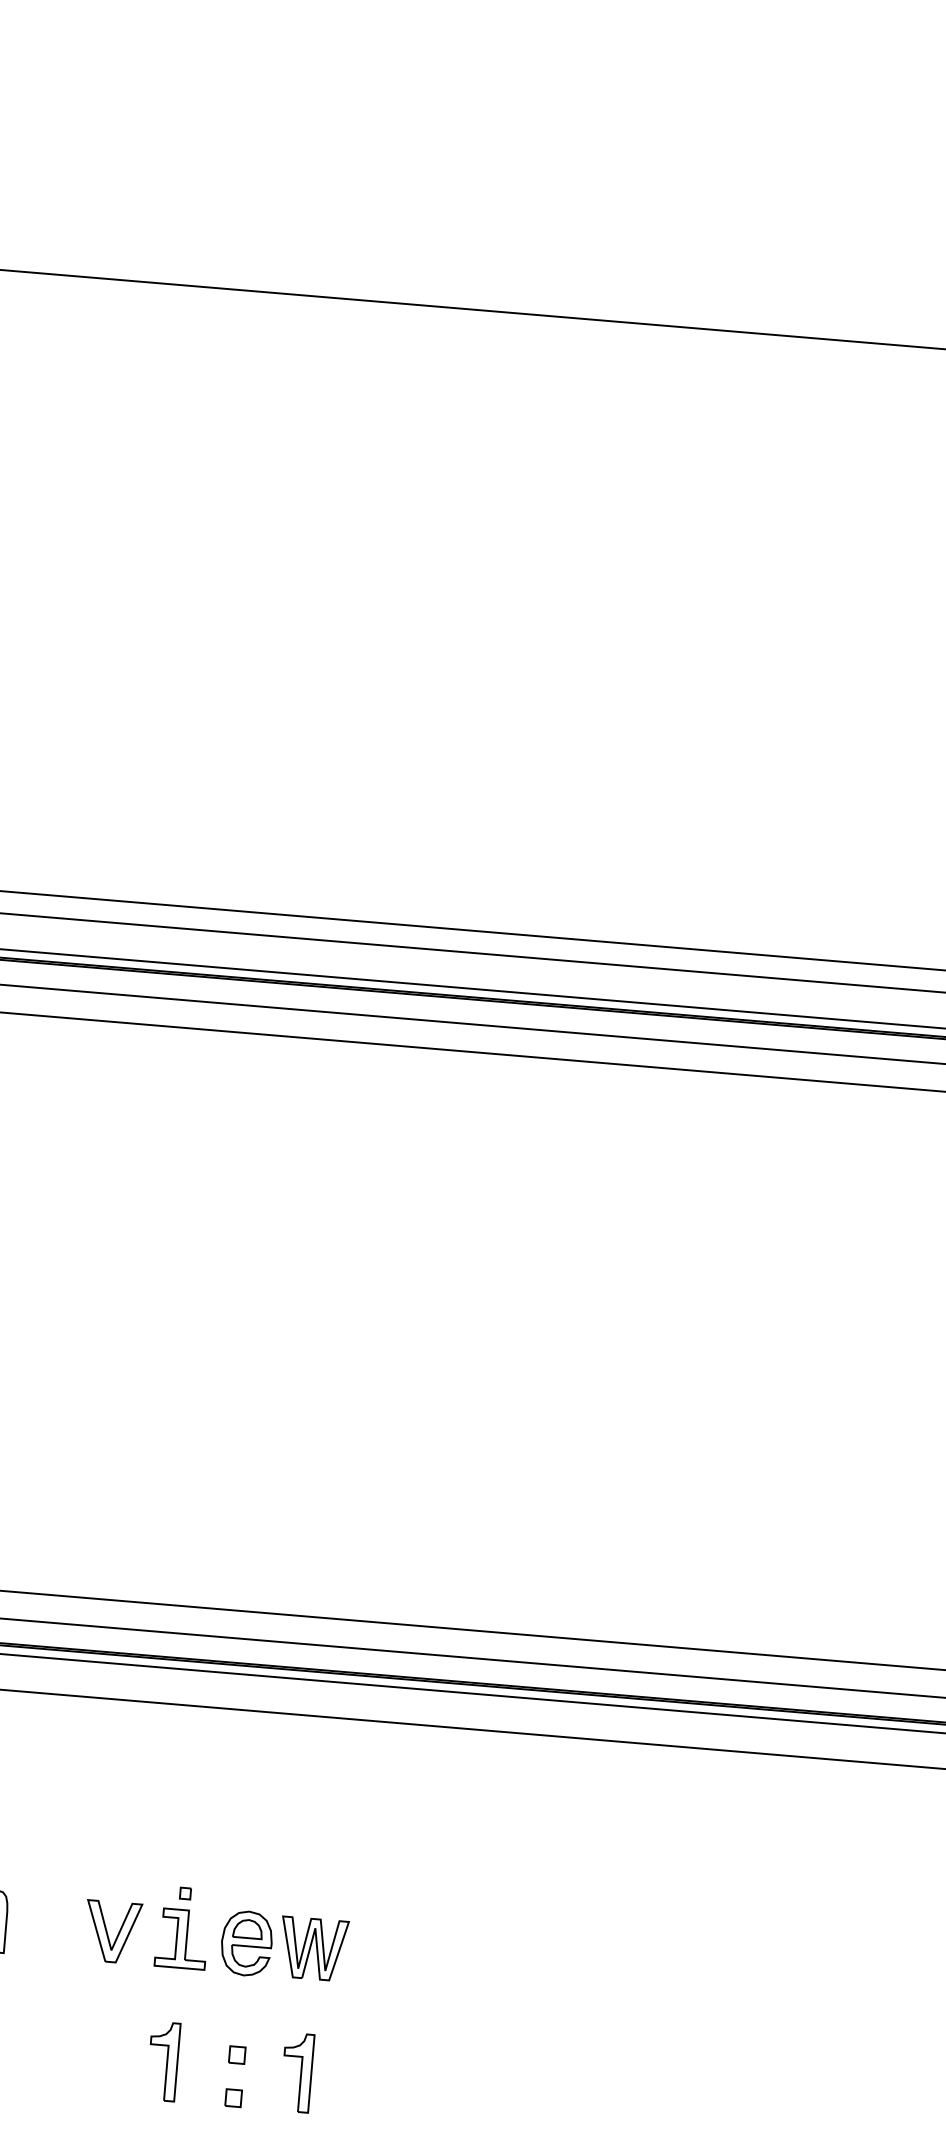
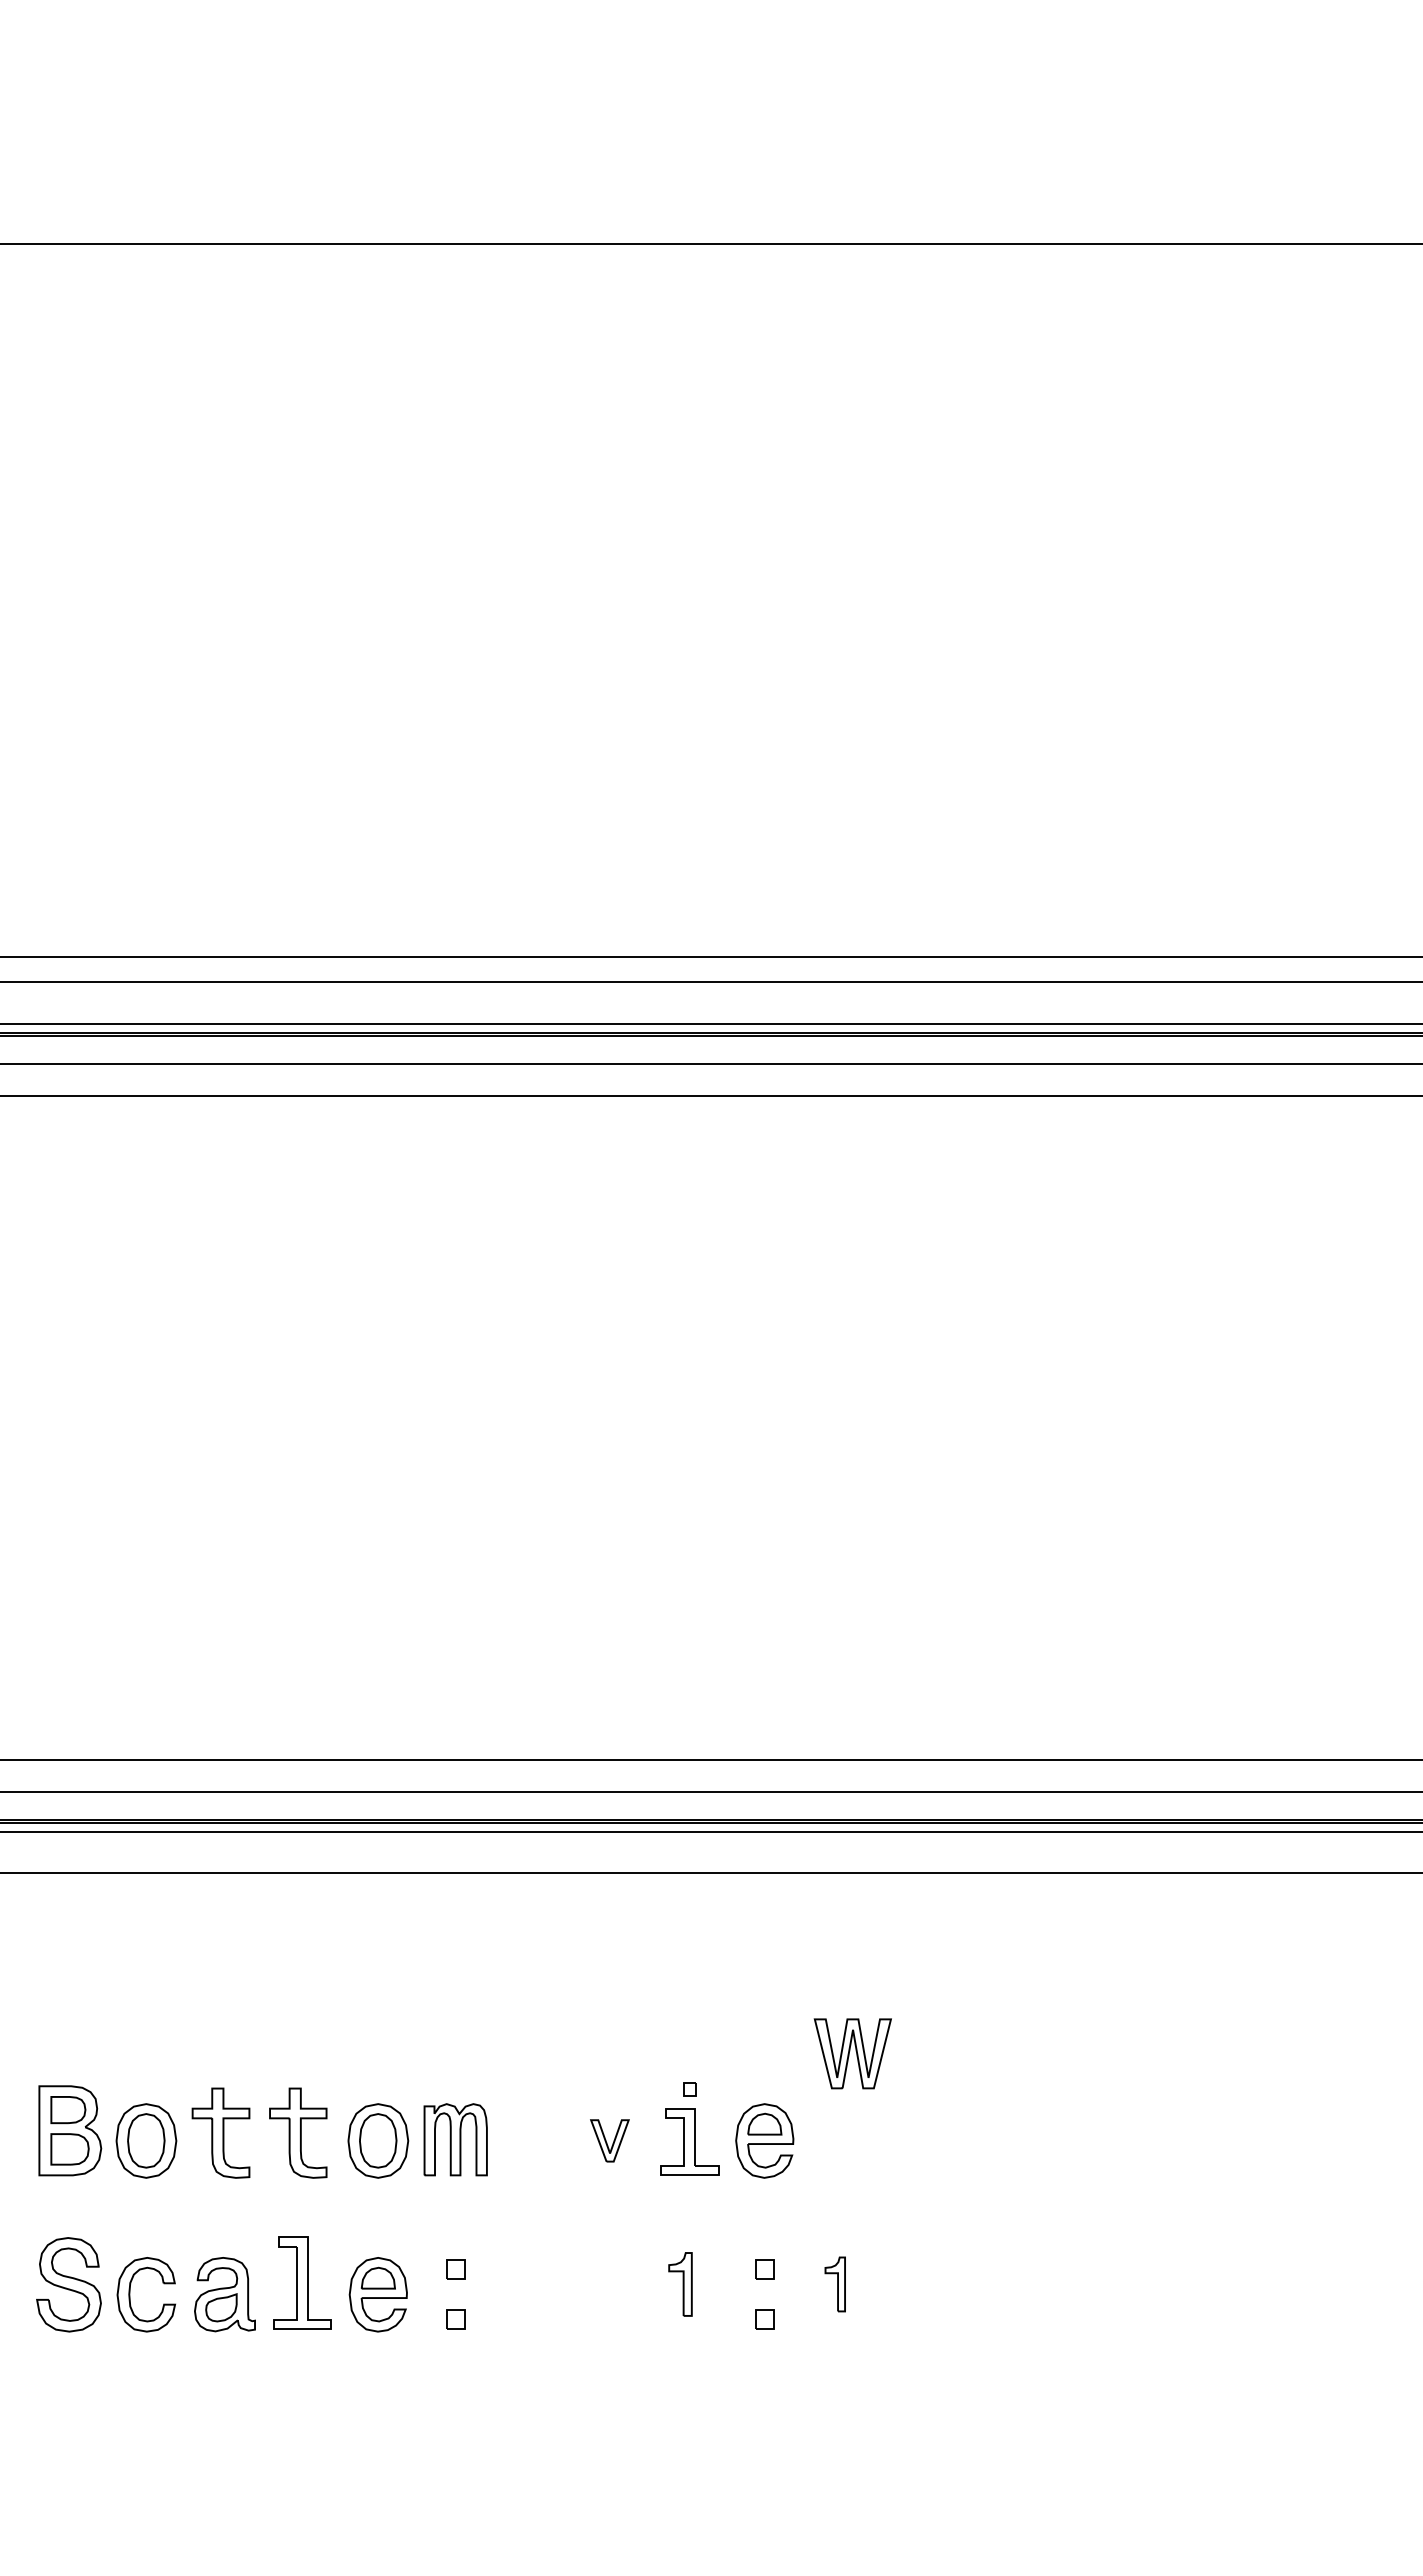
part: (112, 1931) -> (609, 2140), size x0.6
part: (313, 1948) -> (852, 2053), moved
part: (163, 2061) -> (680, 2284), size x0.7
part: (297, 2072) -> (835, 2284), size x0.6

